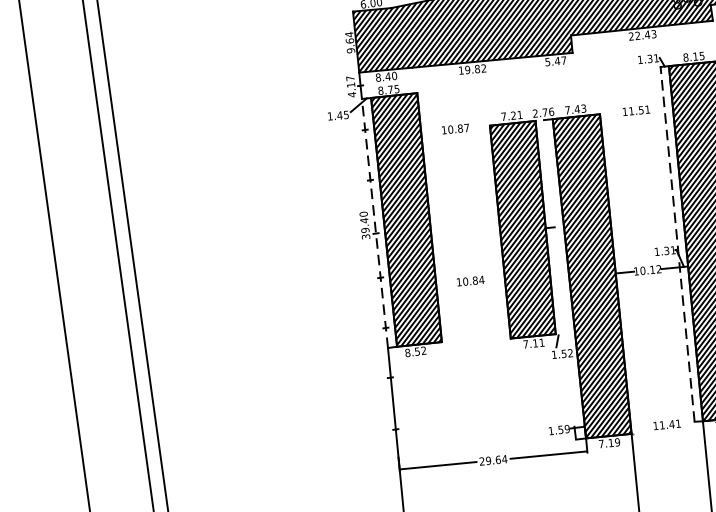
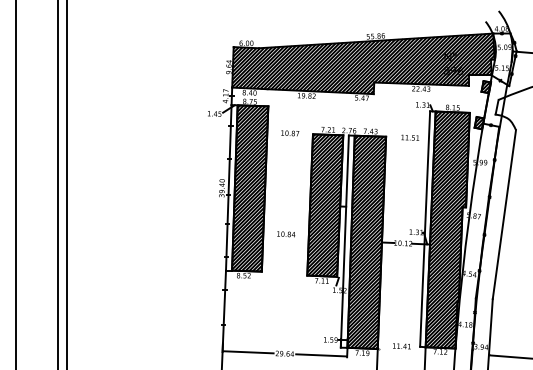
line: (374, 222) -> (228, 187), dashed -> solid
line: (678, 244) -> (425, 229), dashed -> solid
line: (559, 279) -> (344, 241), added

